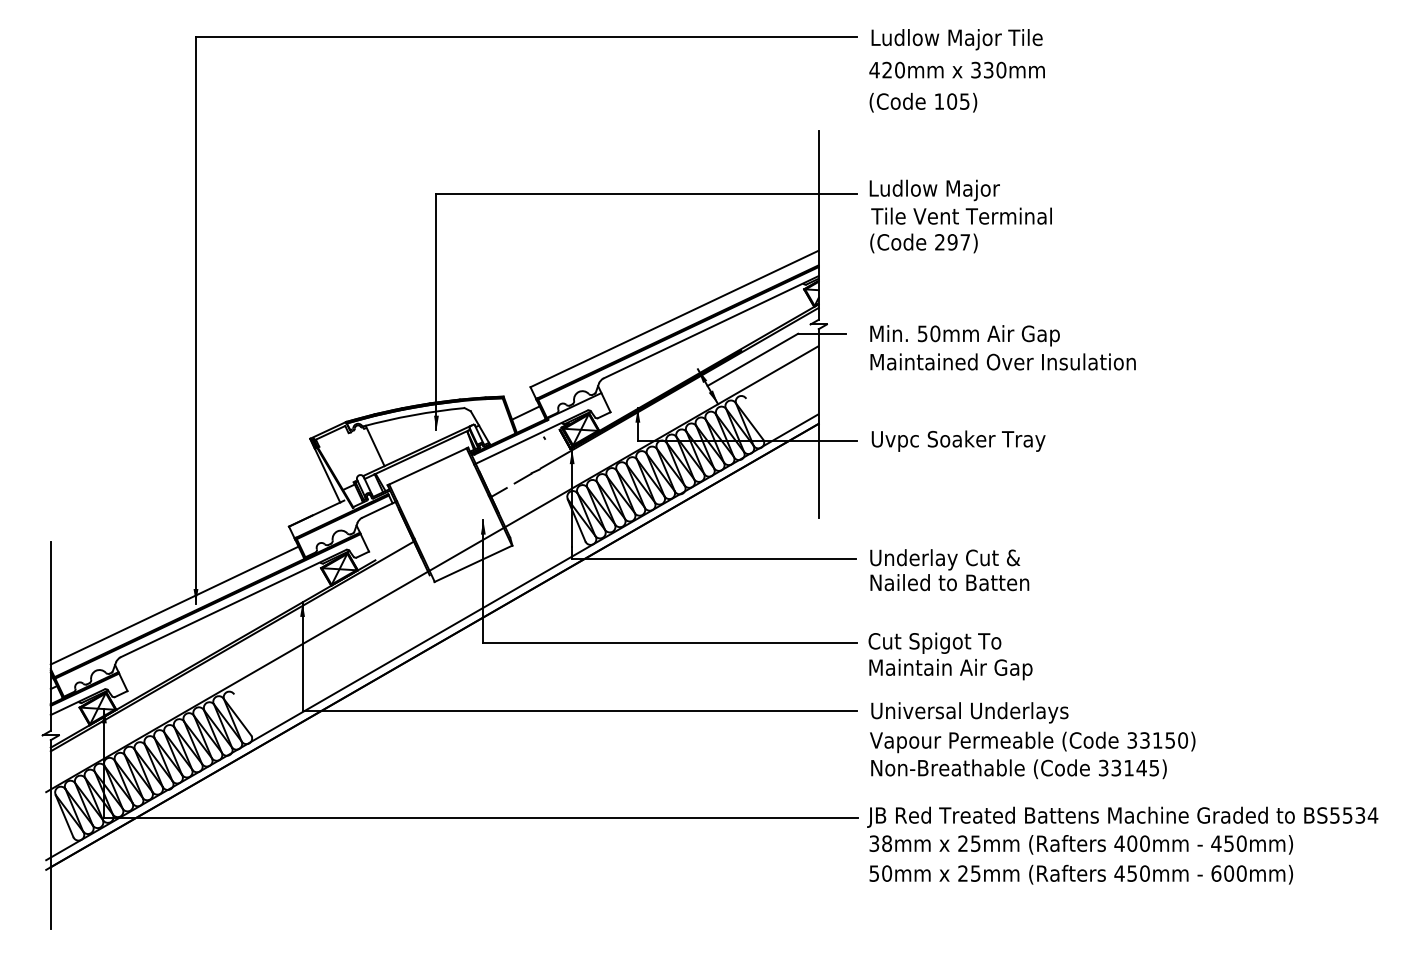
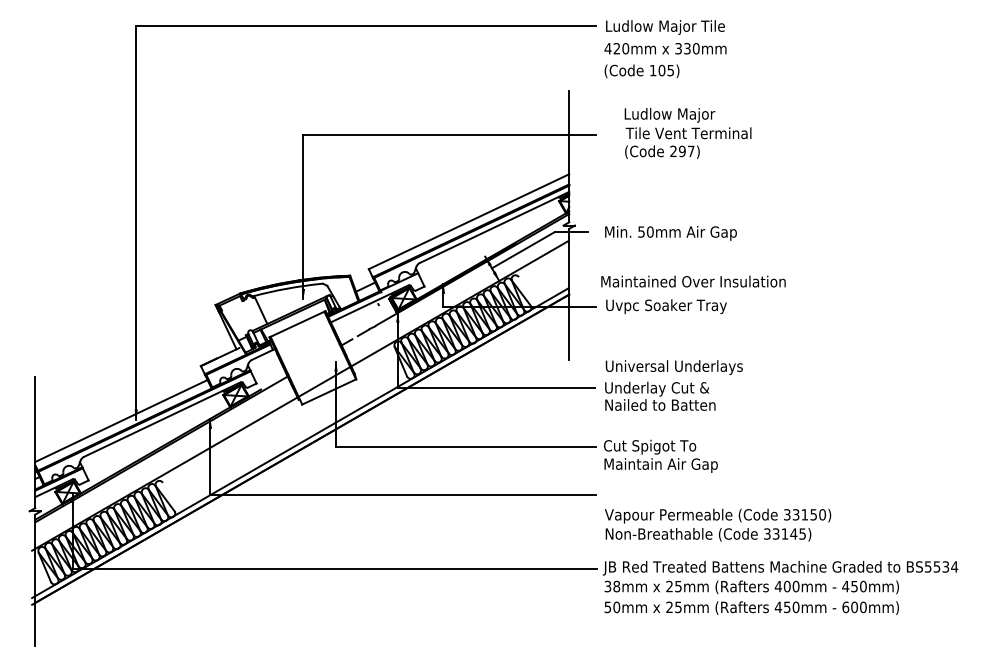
text: (960, 216) -> (687, 133), moved
text: (1003, 361) -> (693, 281), moved
text: (968, 712) -> (673, 367), moved

